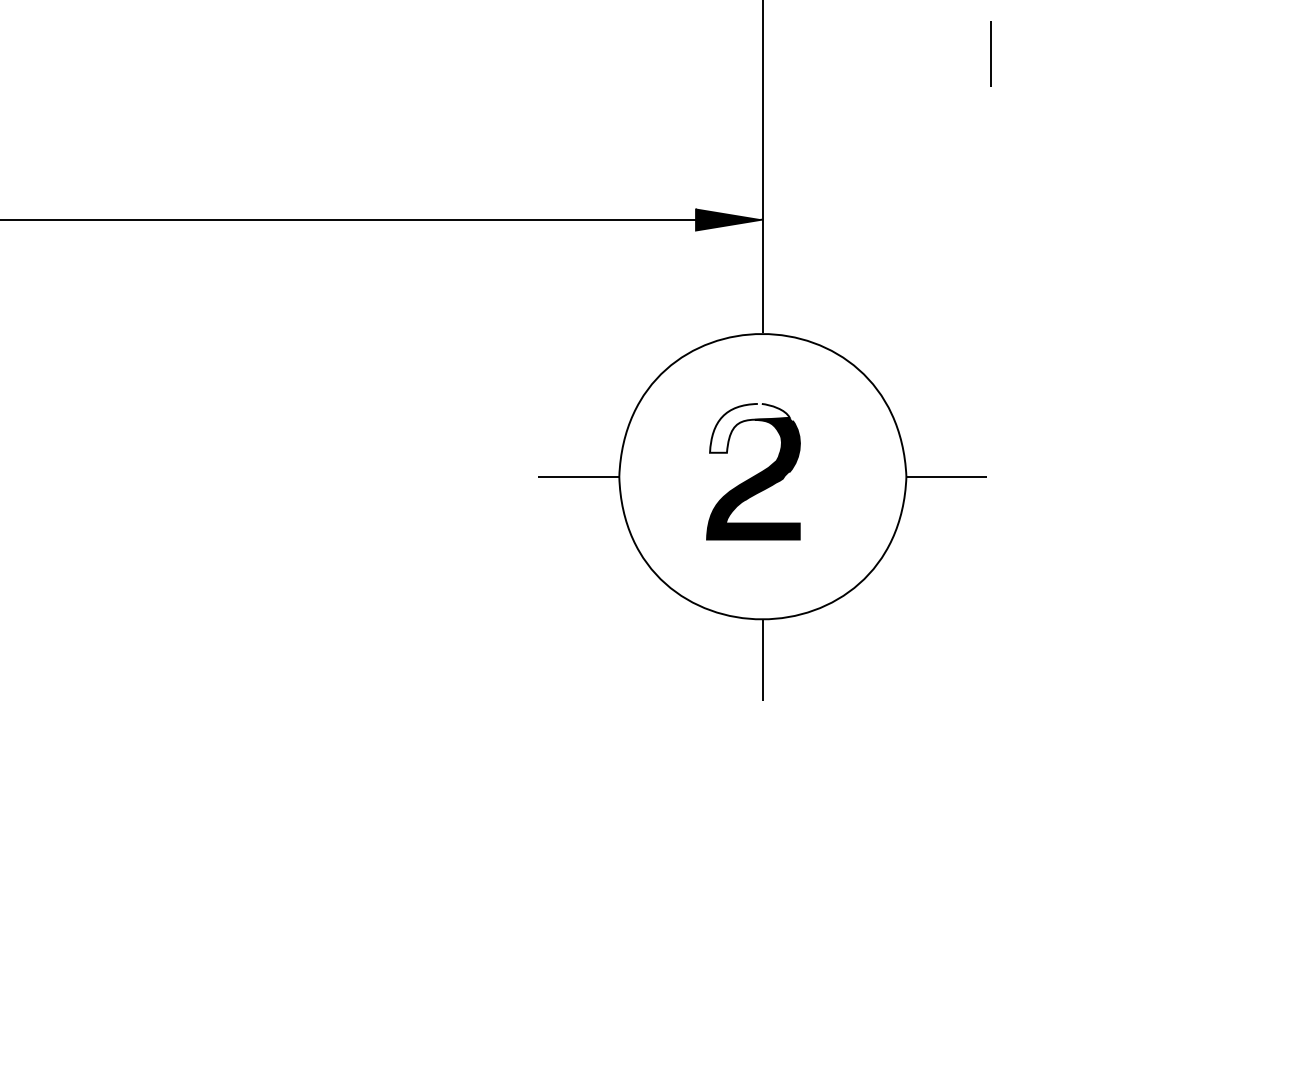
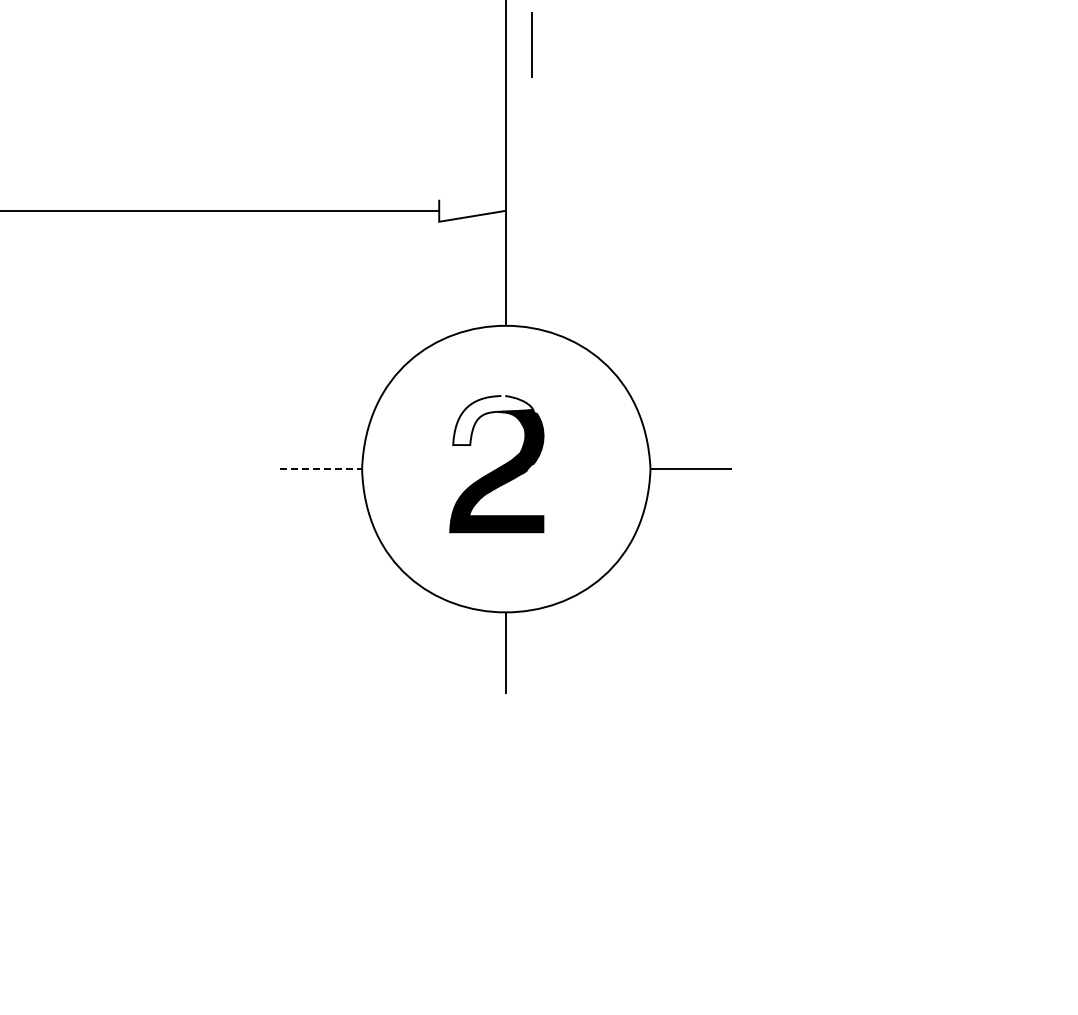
line: (990, 53) -> (531, 44), moved
fill: (729, 219) -> (472, 210), removed
line: (578, 476) -> (321, 468), solid -> dashed

